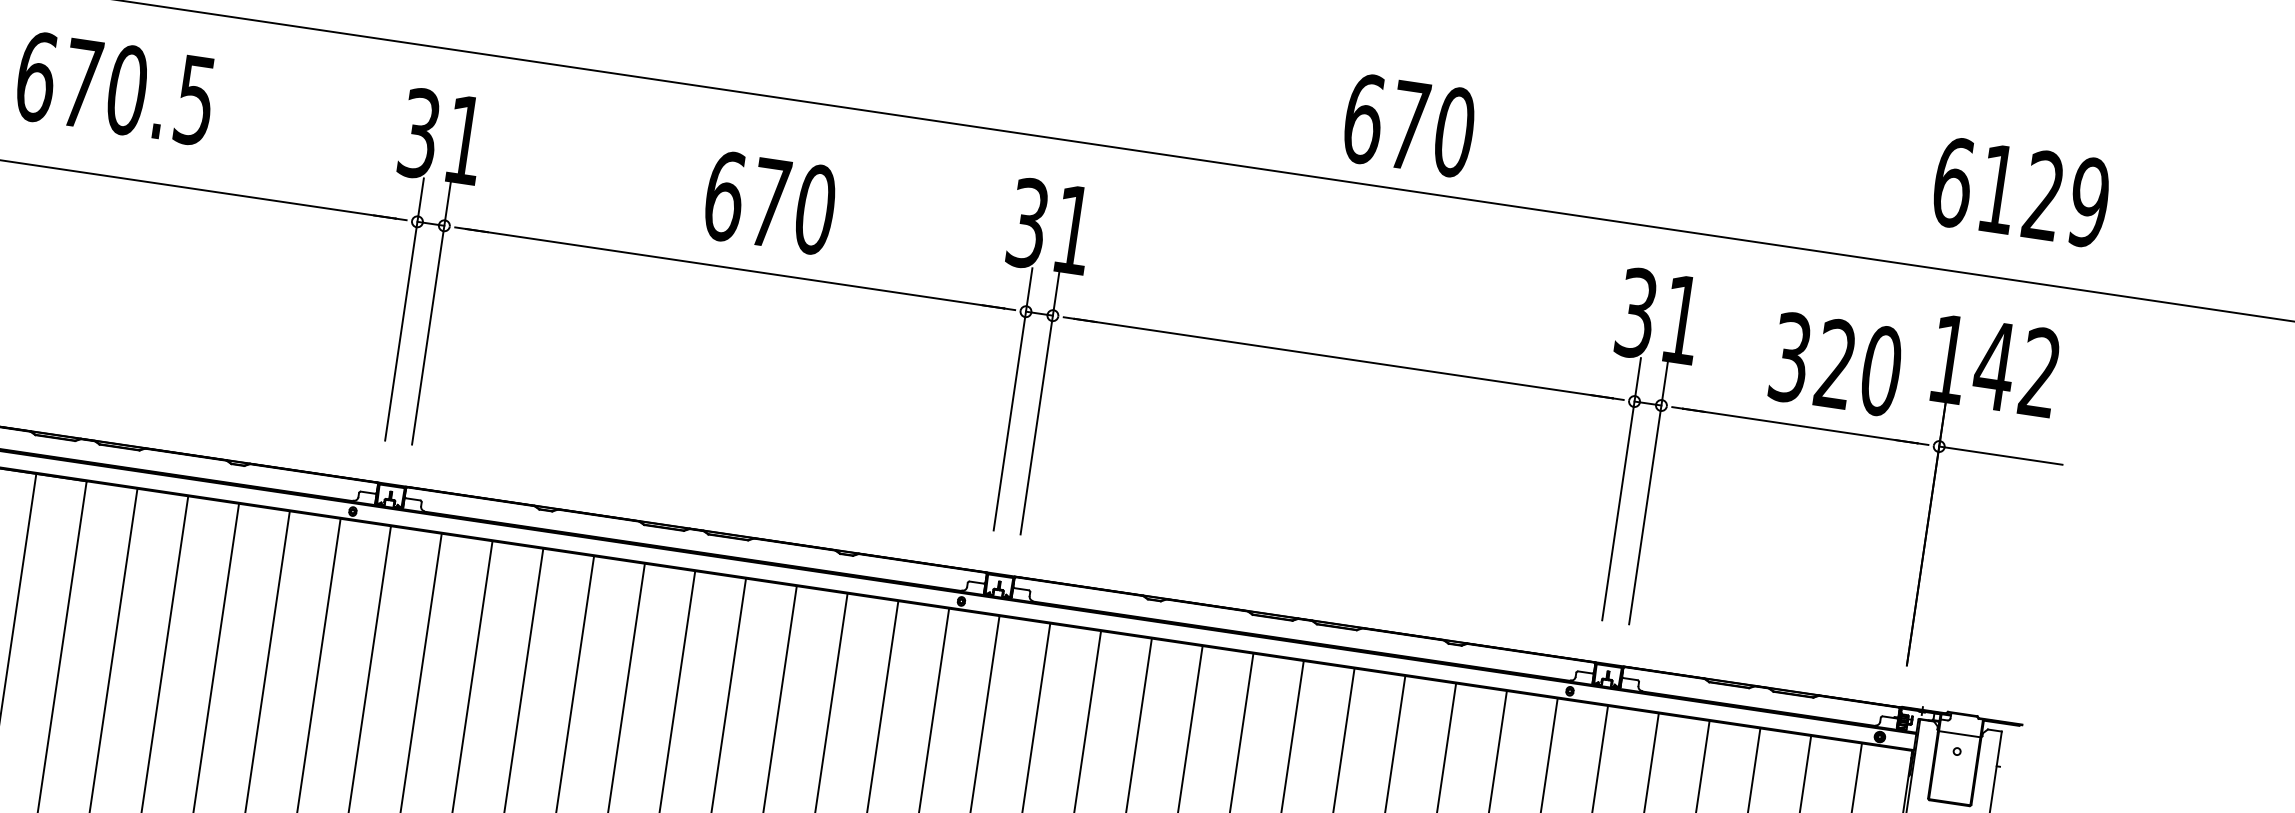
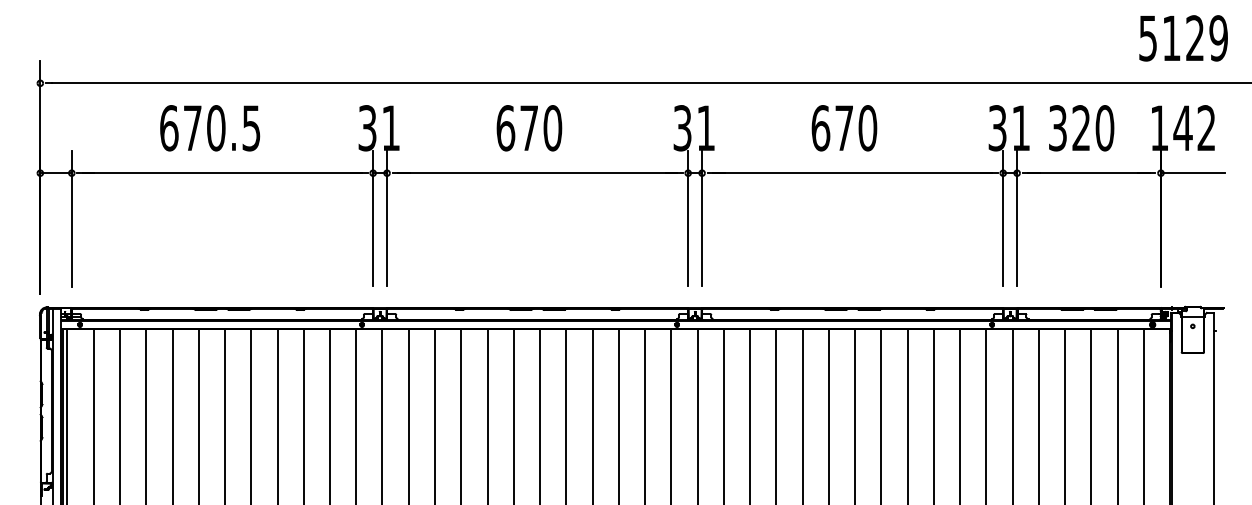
text: (1409, 126) -> (844, 128), moved
text: (1953, 182) -> (1148, 38), 6129 -> 5129
text: (770, 203) -> (529, 128), moved
text: (1835, 364) -> (1081, 128), moved

